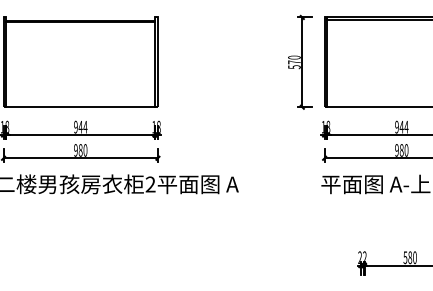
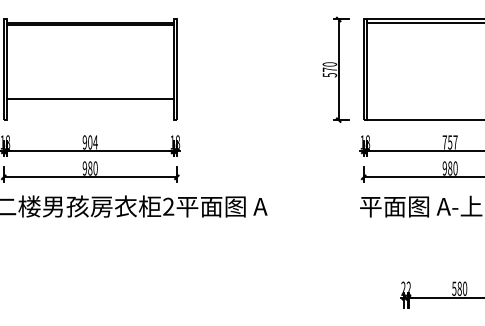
line: (80, 107) -> (90, 99), moved
text: (80, 126) -> (90, 141), 944 -> 904
text: (401, 126) -> (449, 141), 944 -> 757

